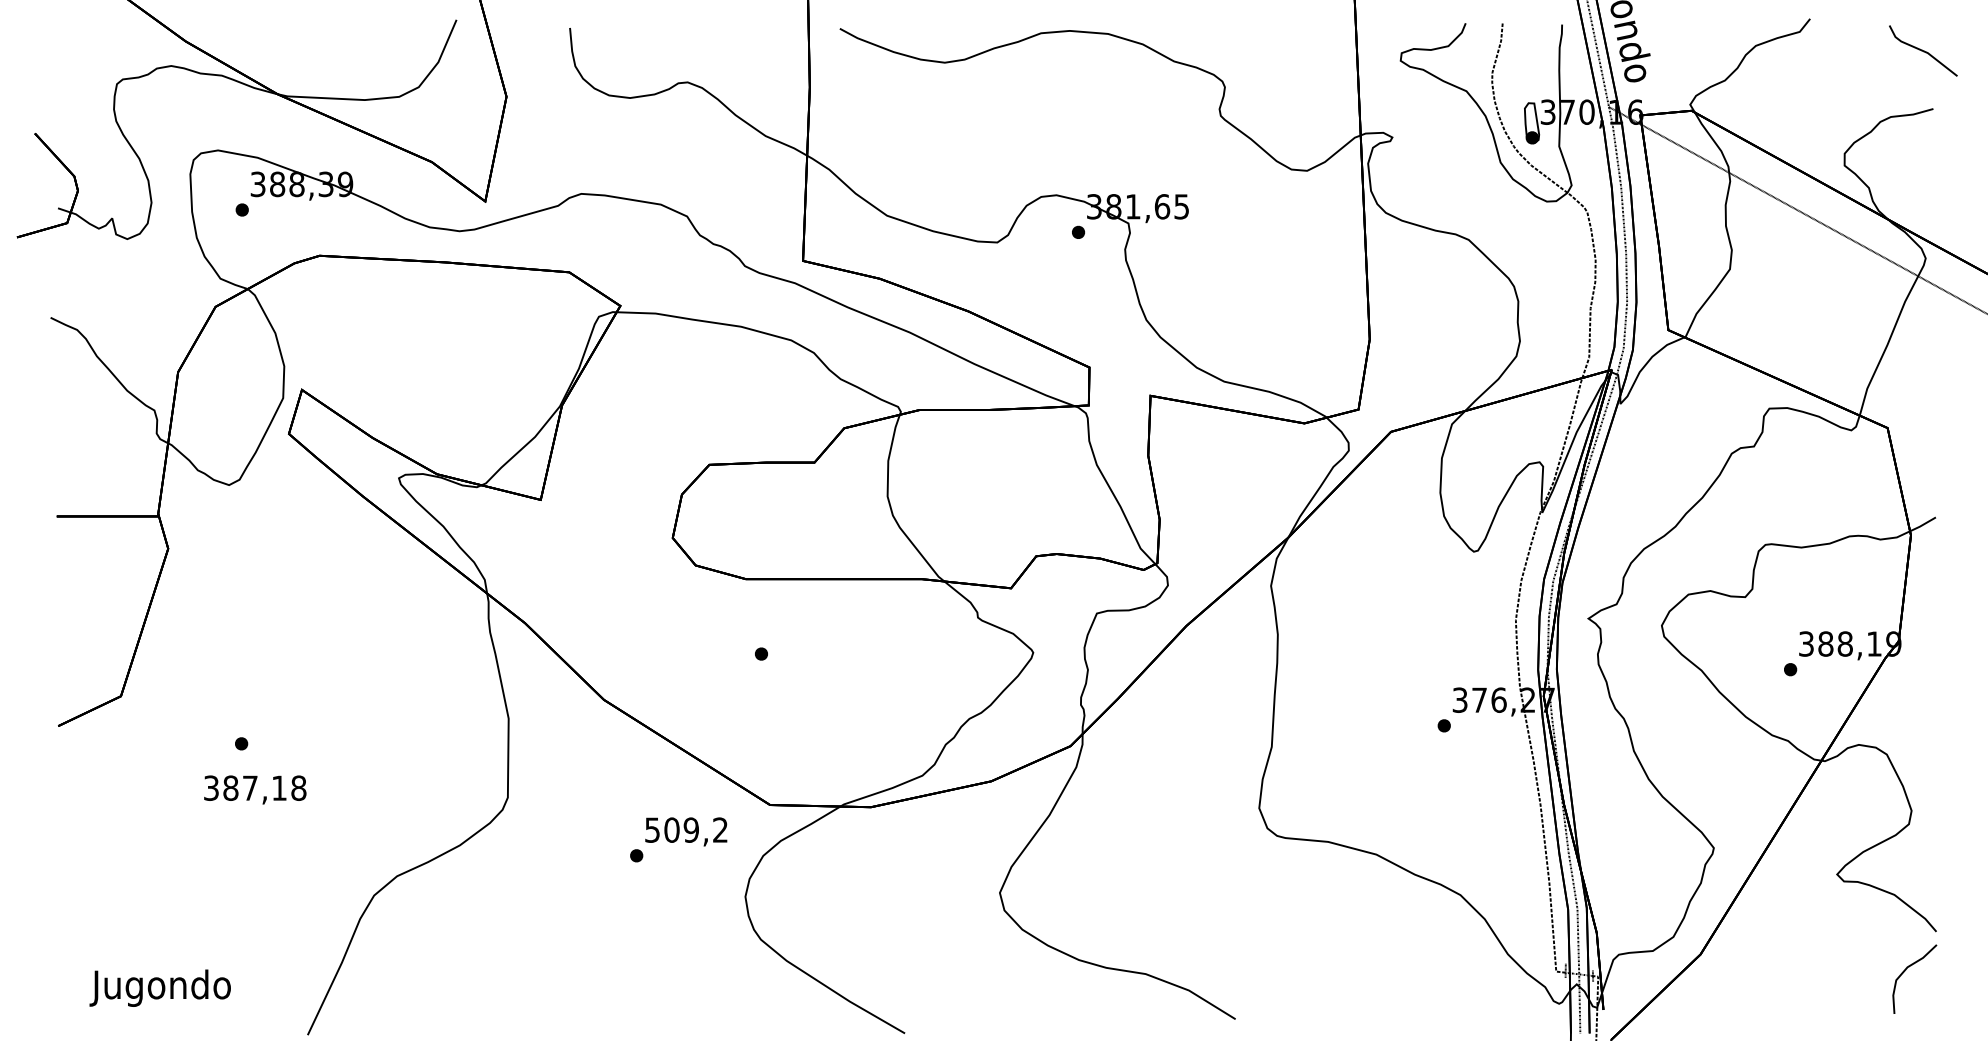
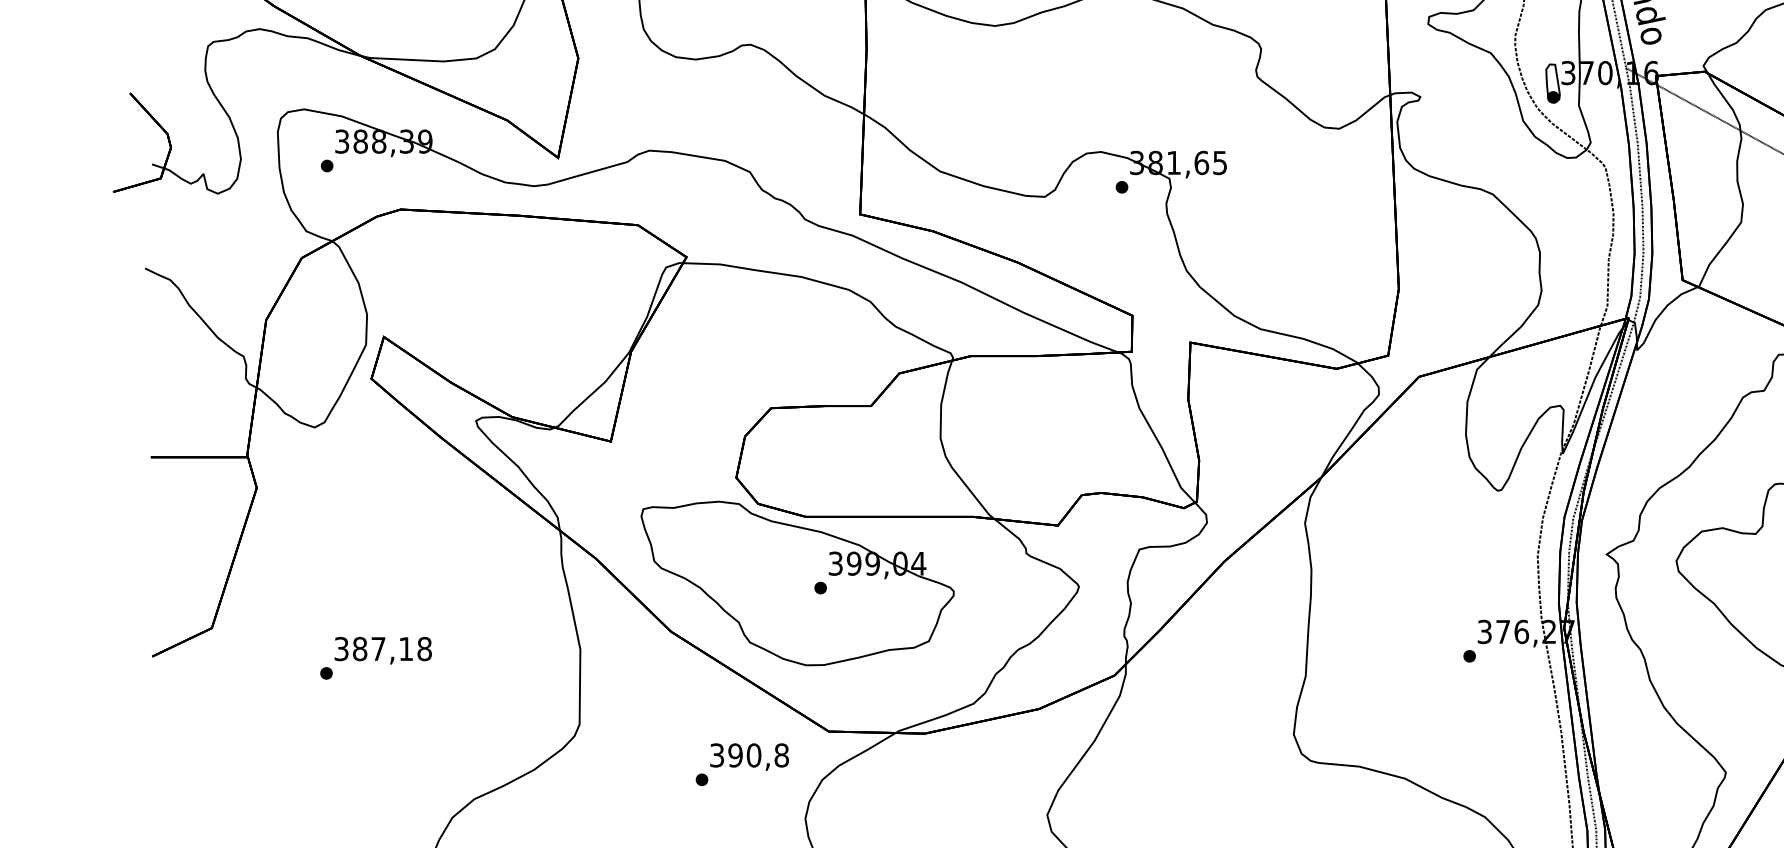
part: (737, 649) -> (797, 583), added
text: (255, 789) -> (383, 650), moved
text: (687, 829) -> (750, 754), 509,2 -> 390,8

